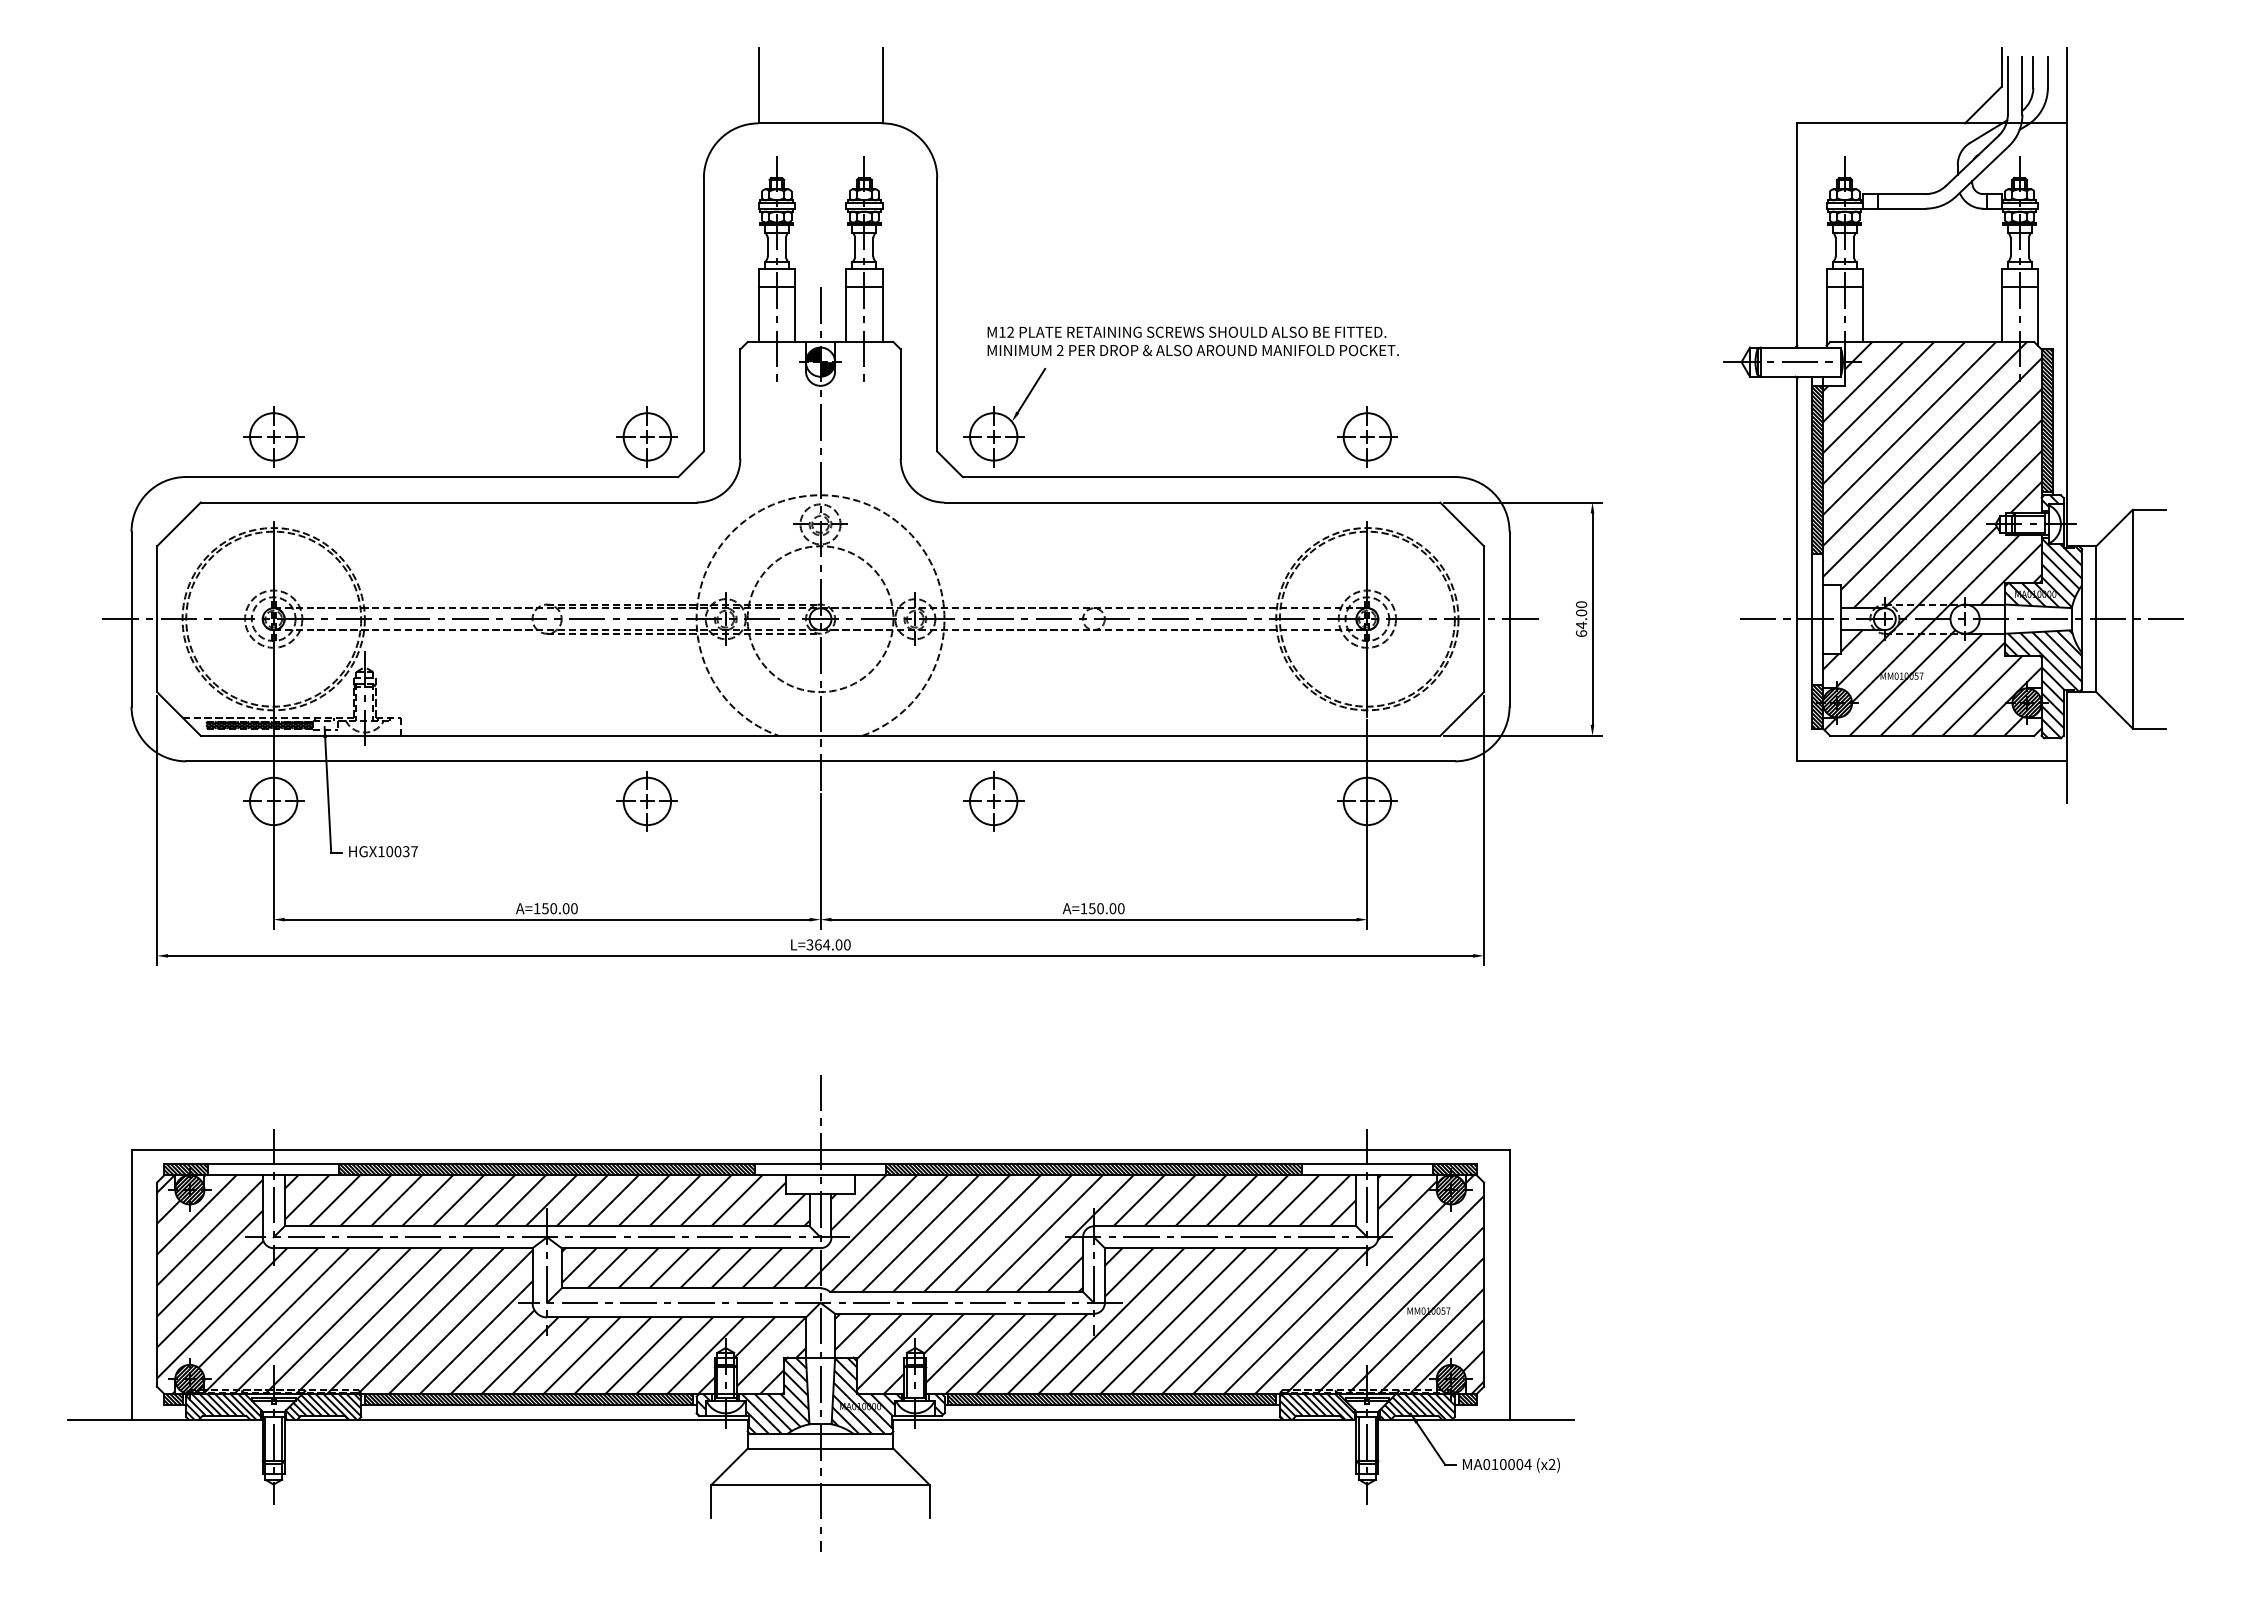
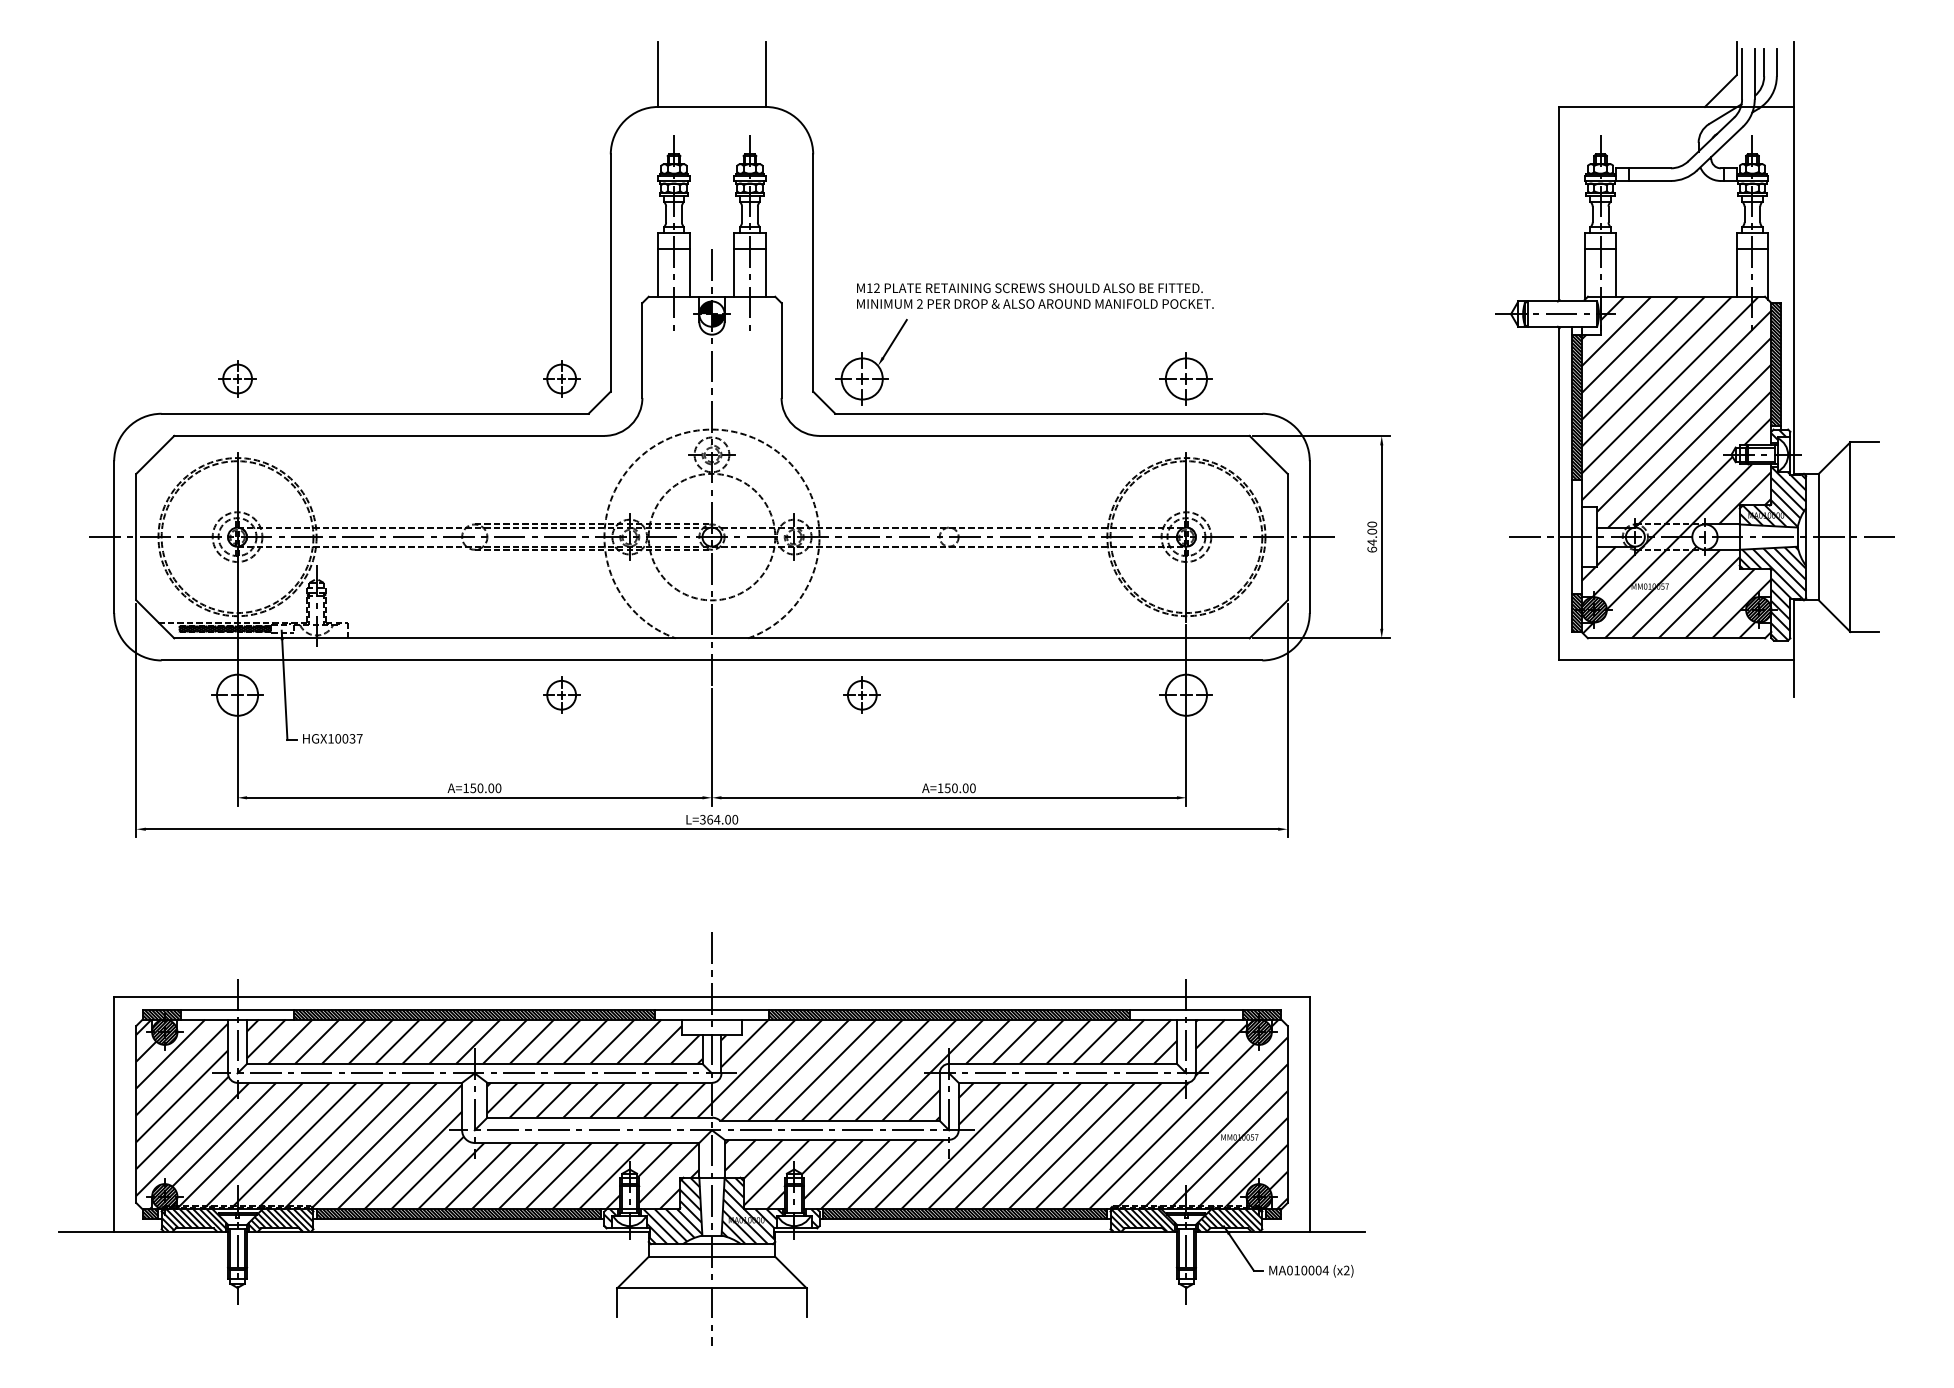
part: (273, 436) -> (237, 378), size x0.7
part: (646, 436) -> (560, 378), size x0.7
part: (646, 801) -> (560, 695), size x0.7
part: (993, 801) -> (862, 695), size x0.7

